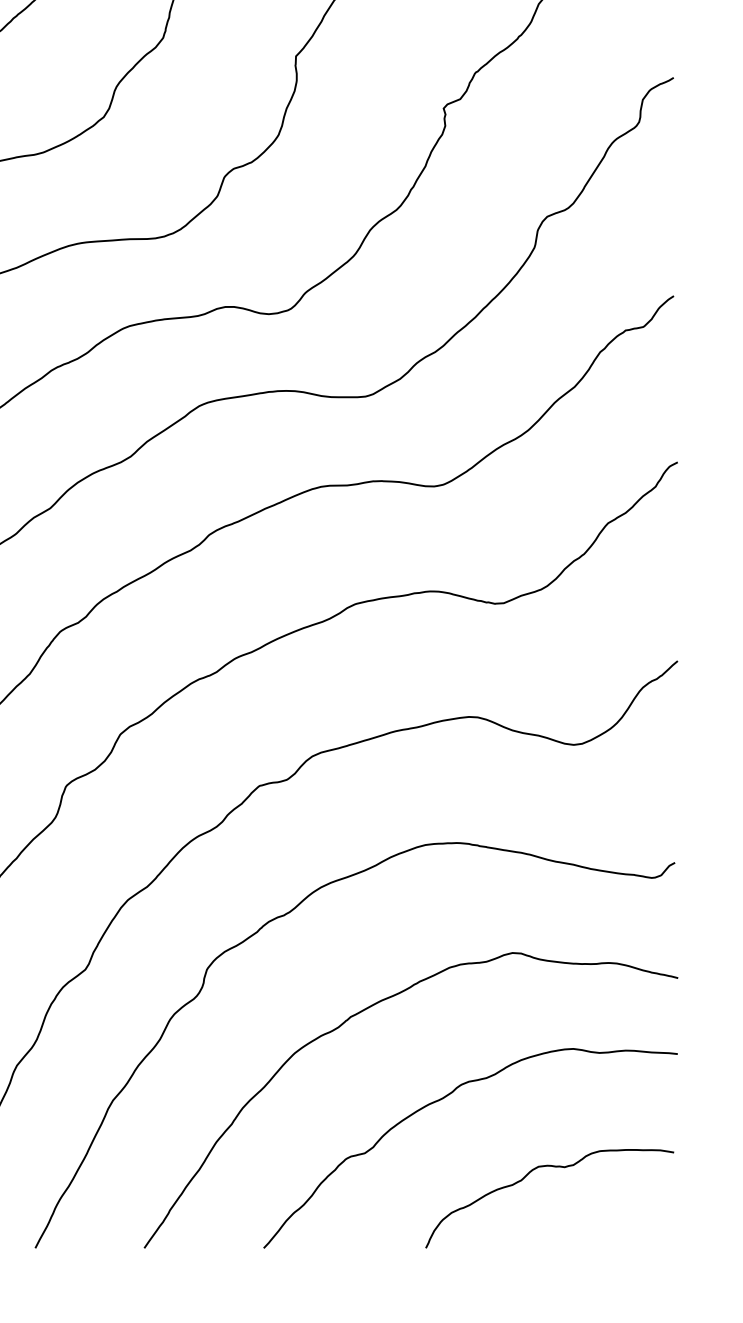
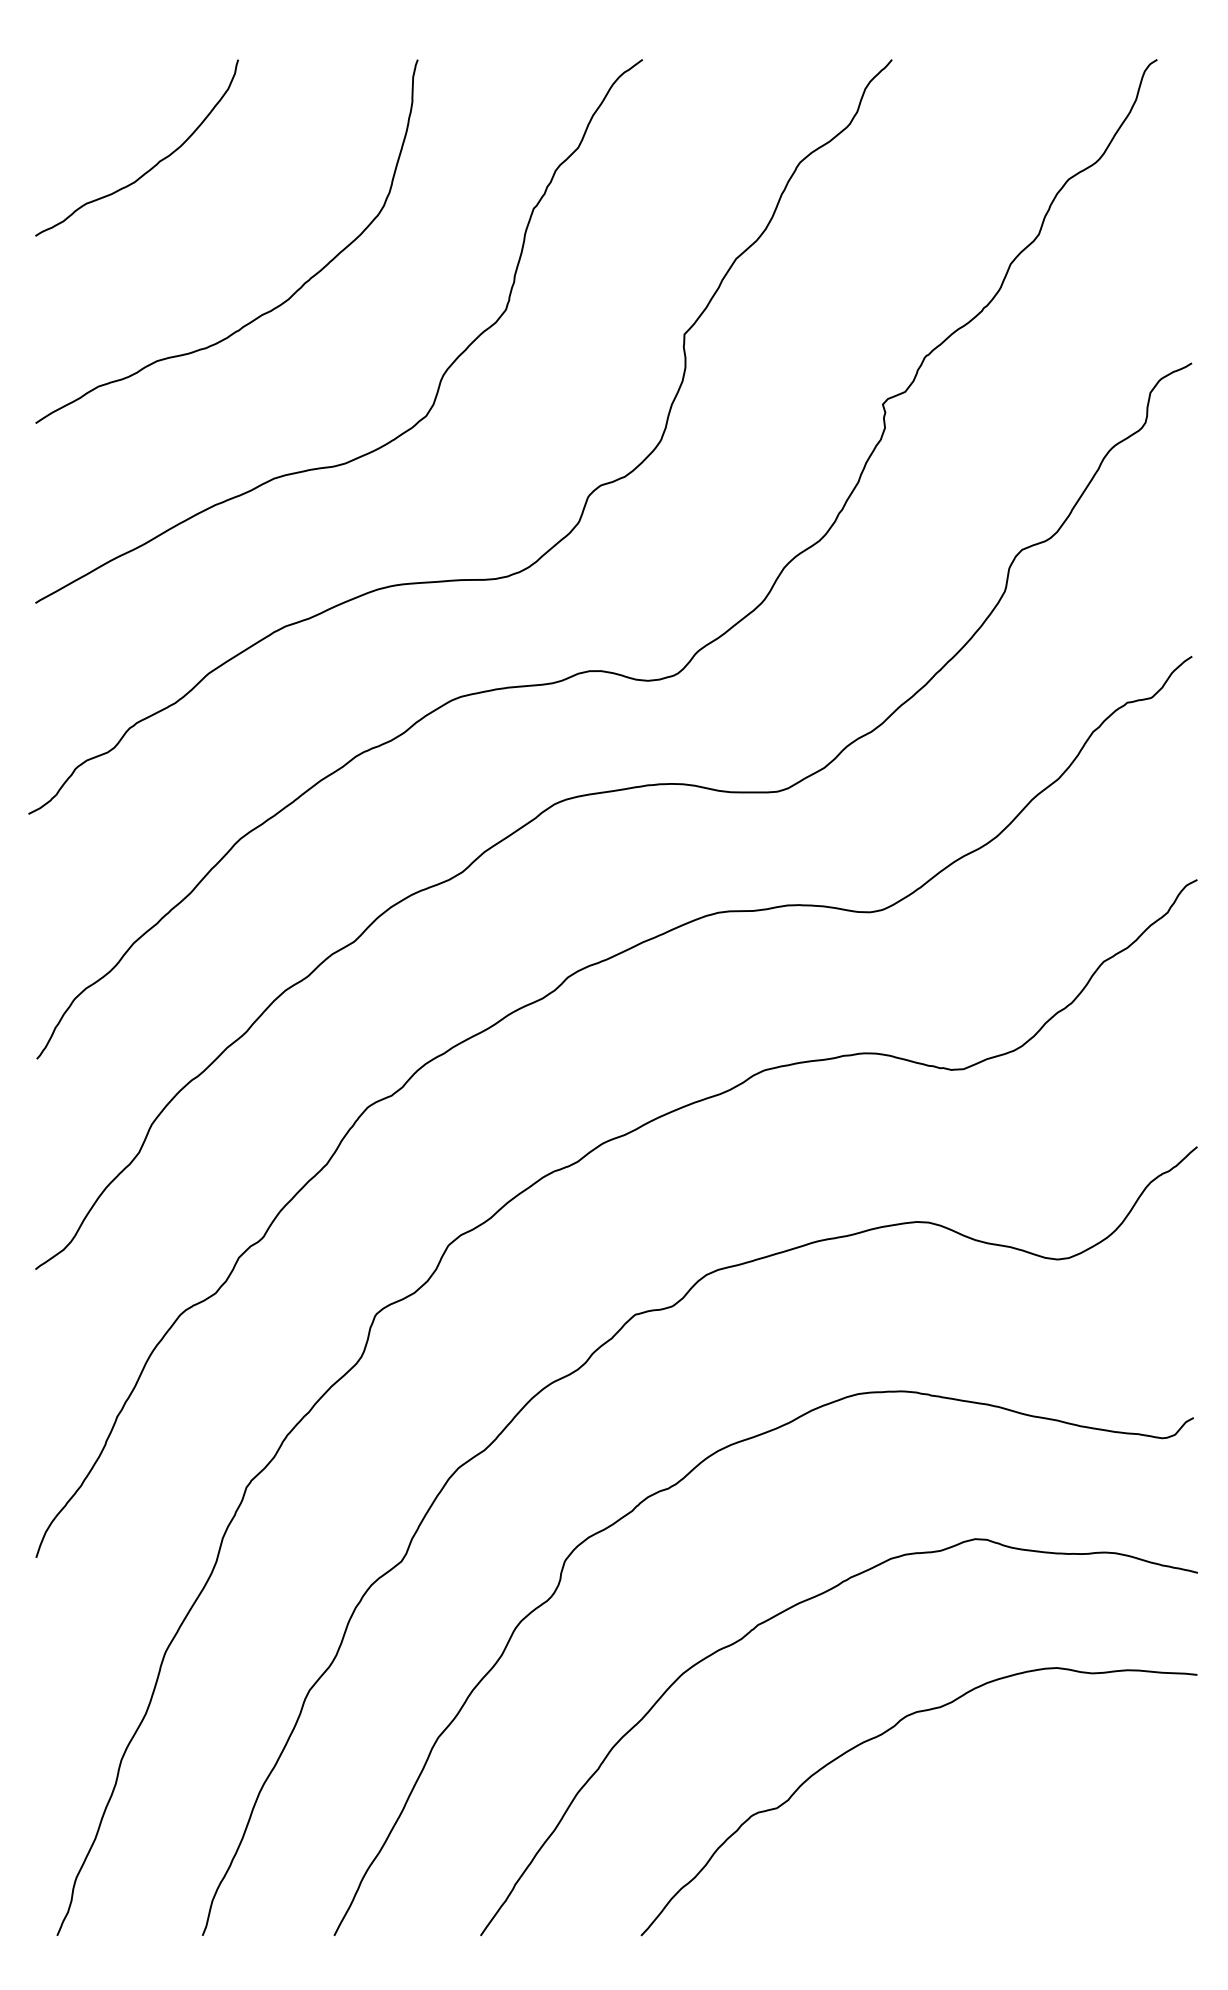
curve: (551, 1166) -> (1027, 1826), removed

